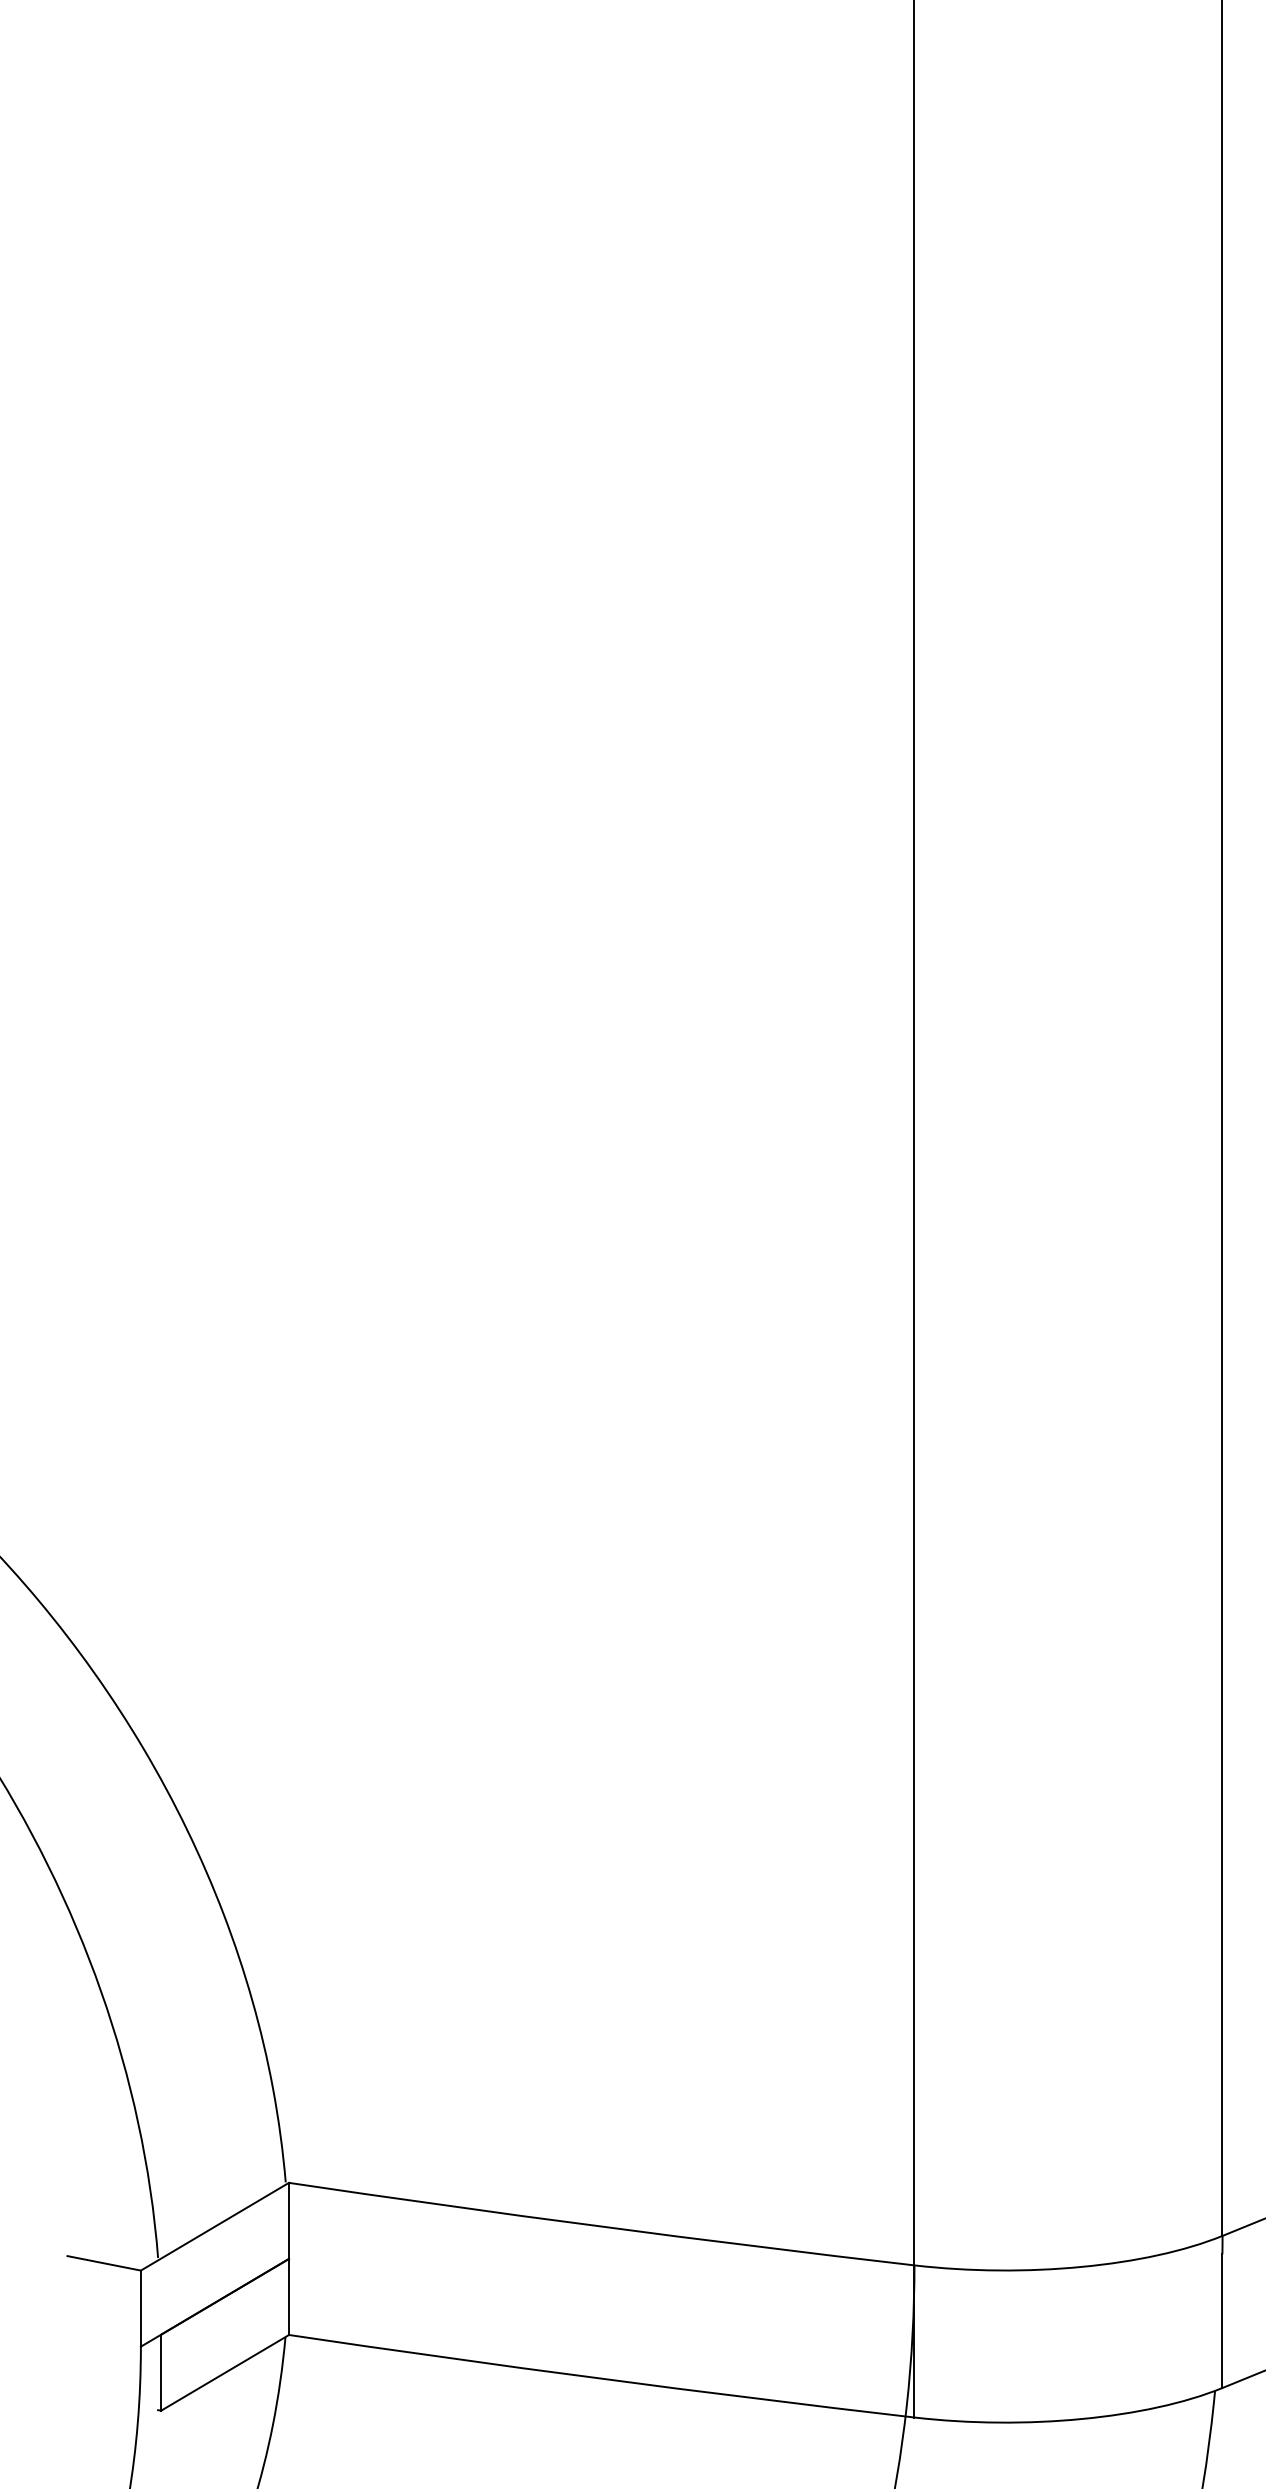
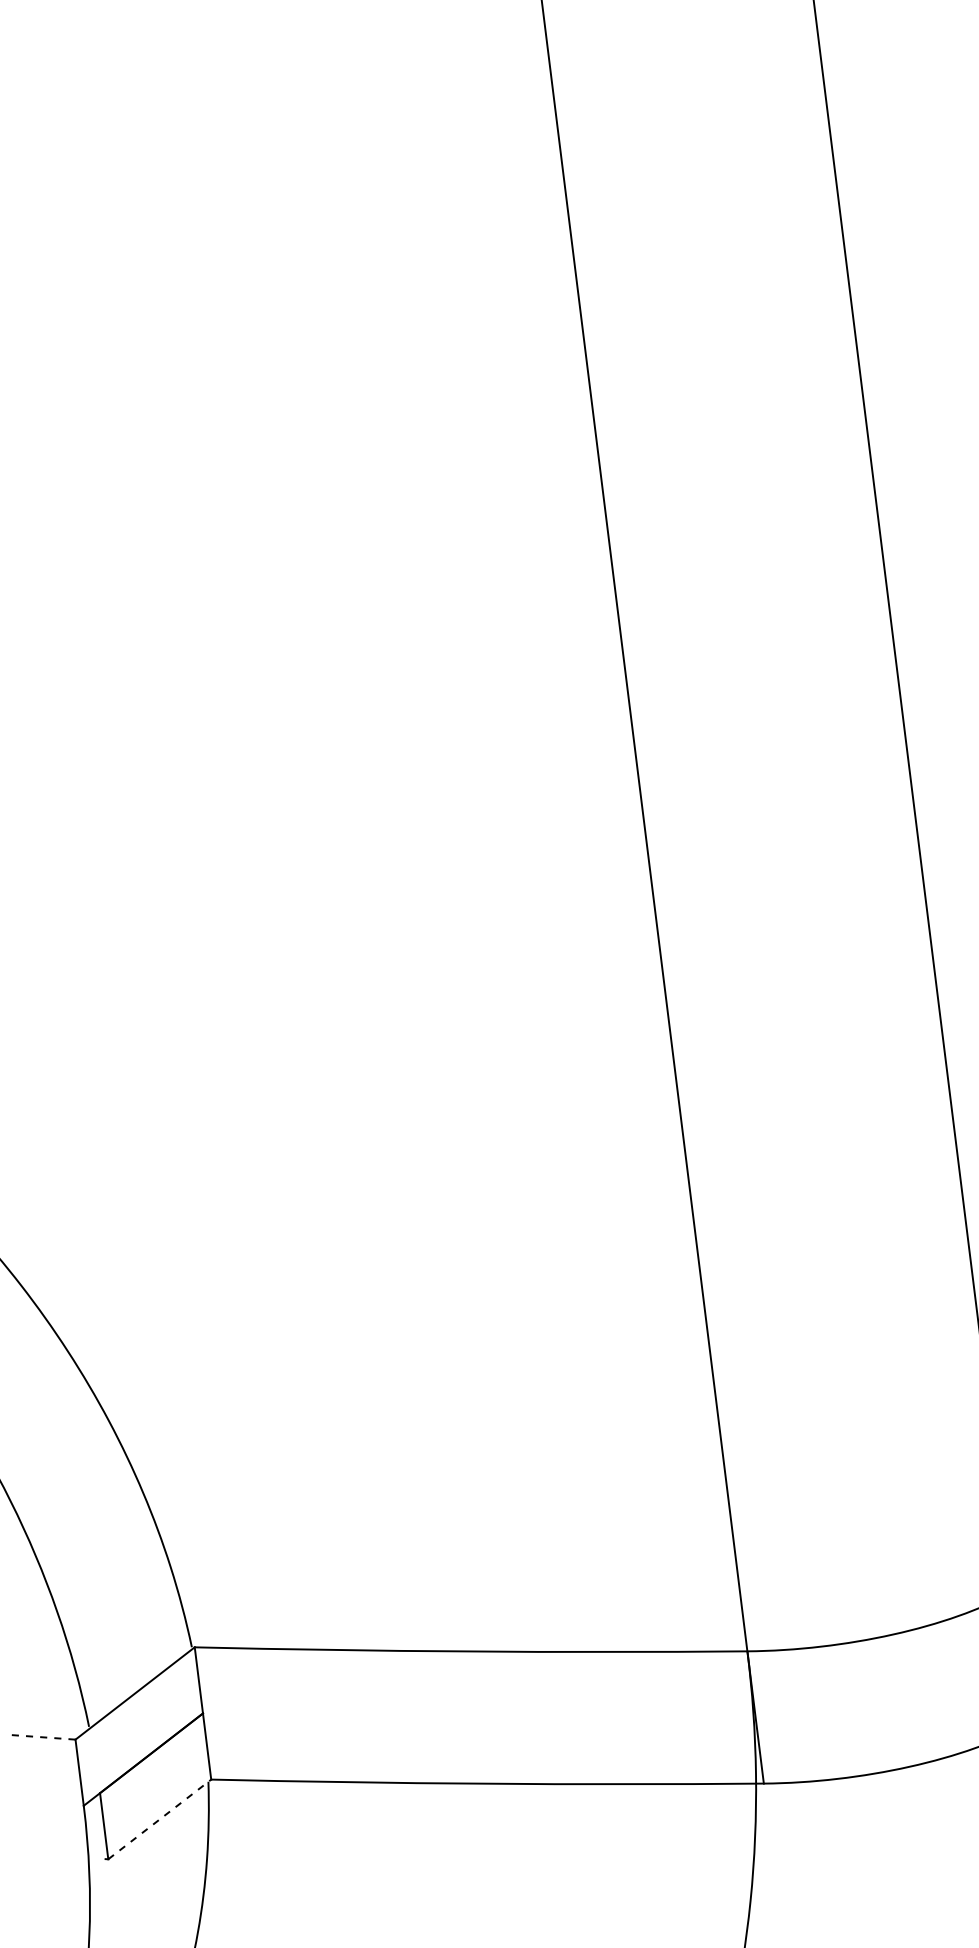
line: (103, 2263) -> (42, 1737), solid -> dashed
line: (225, 2372) -> (160, 1819), solid -> dashed

